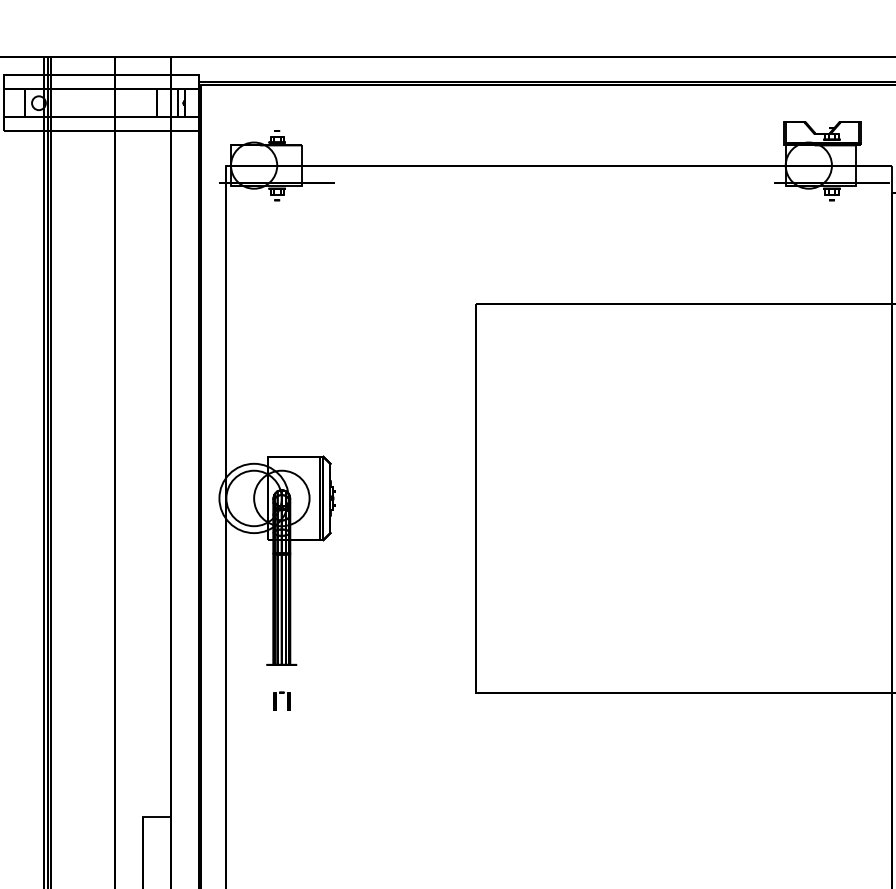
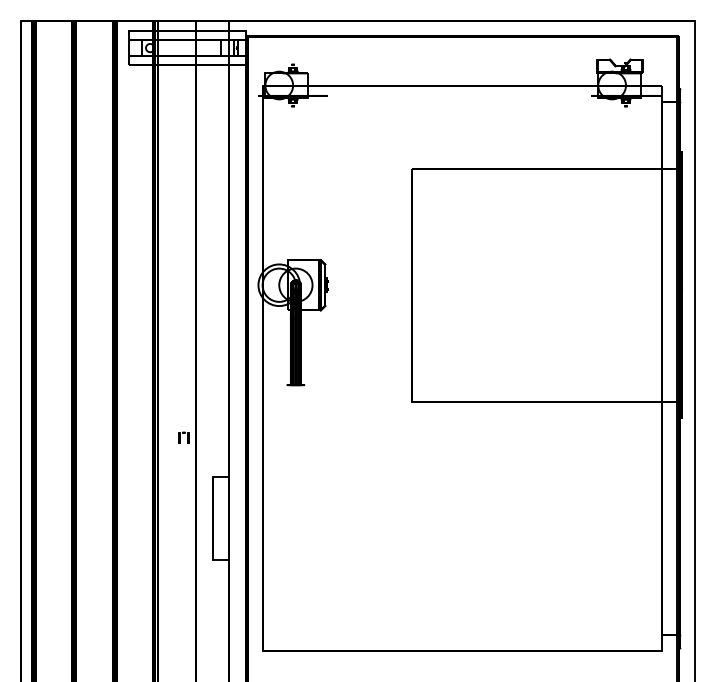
part: (281, 700) -> (183, 437), moved

